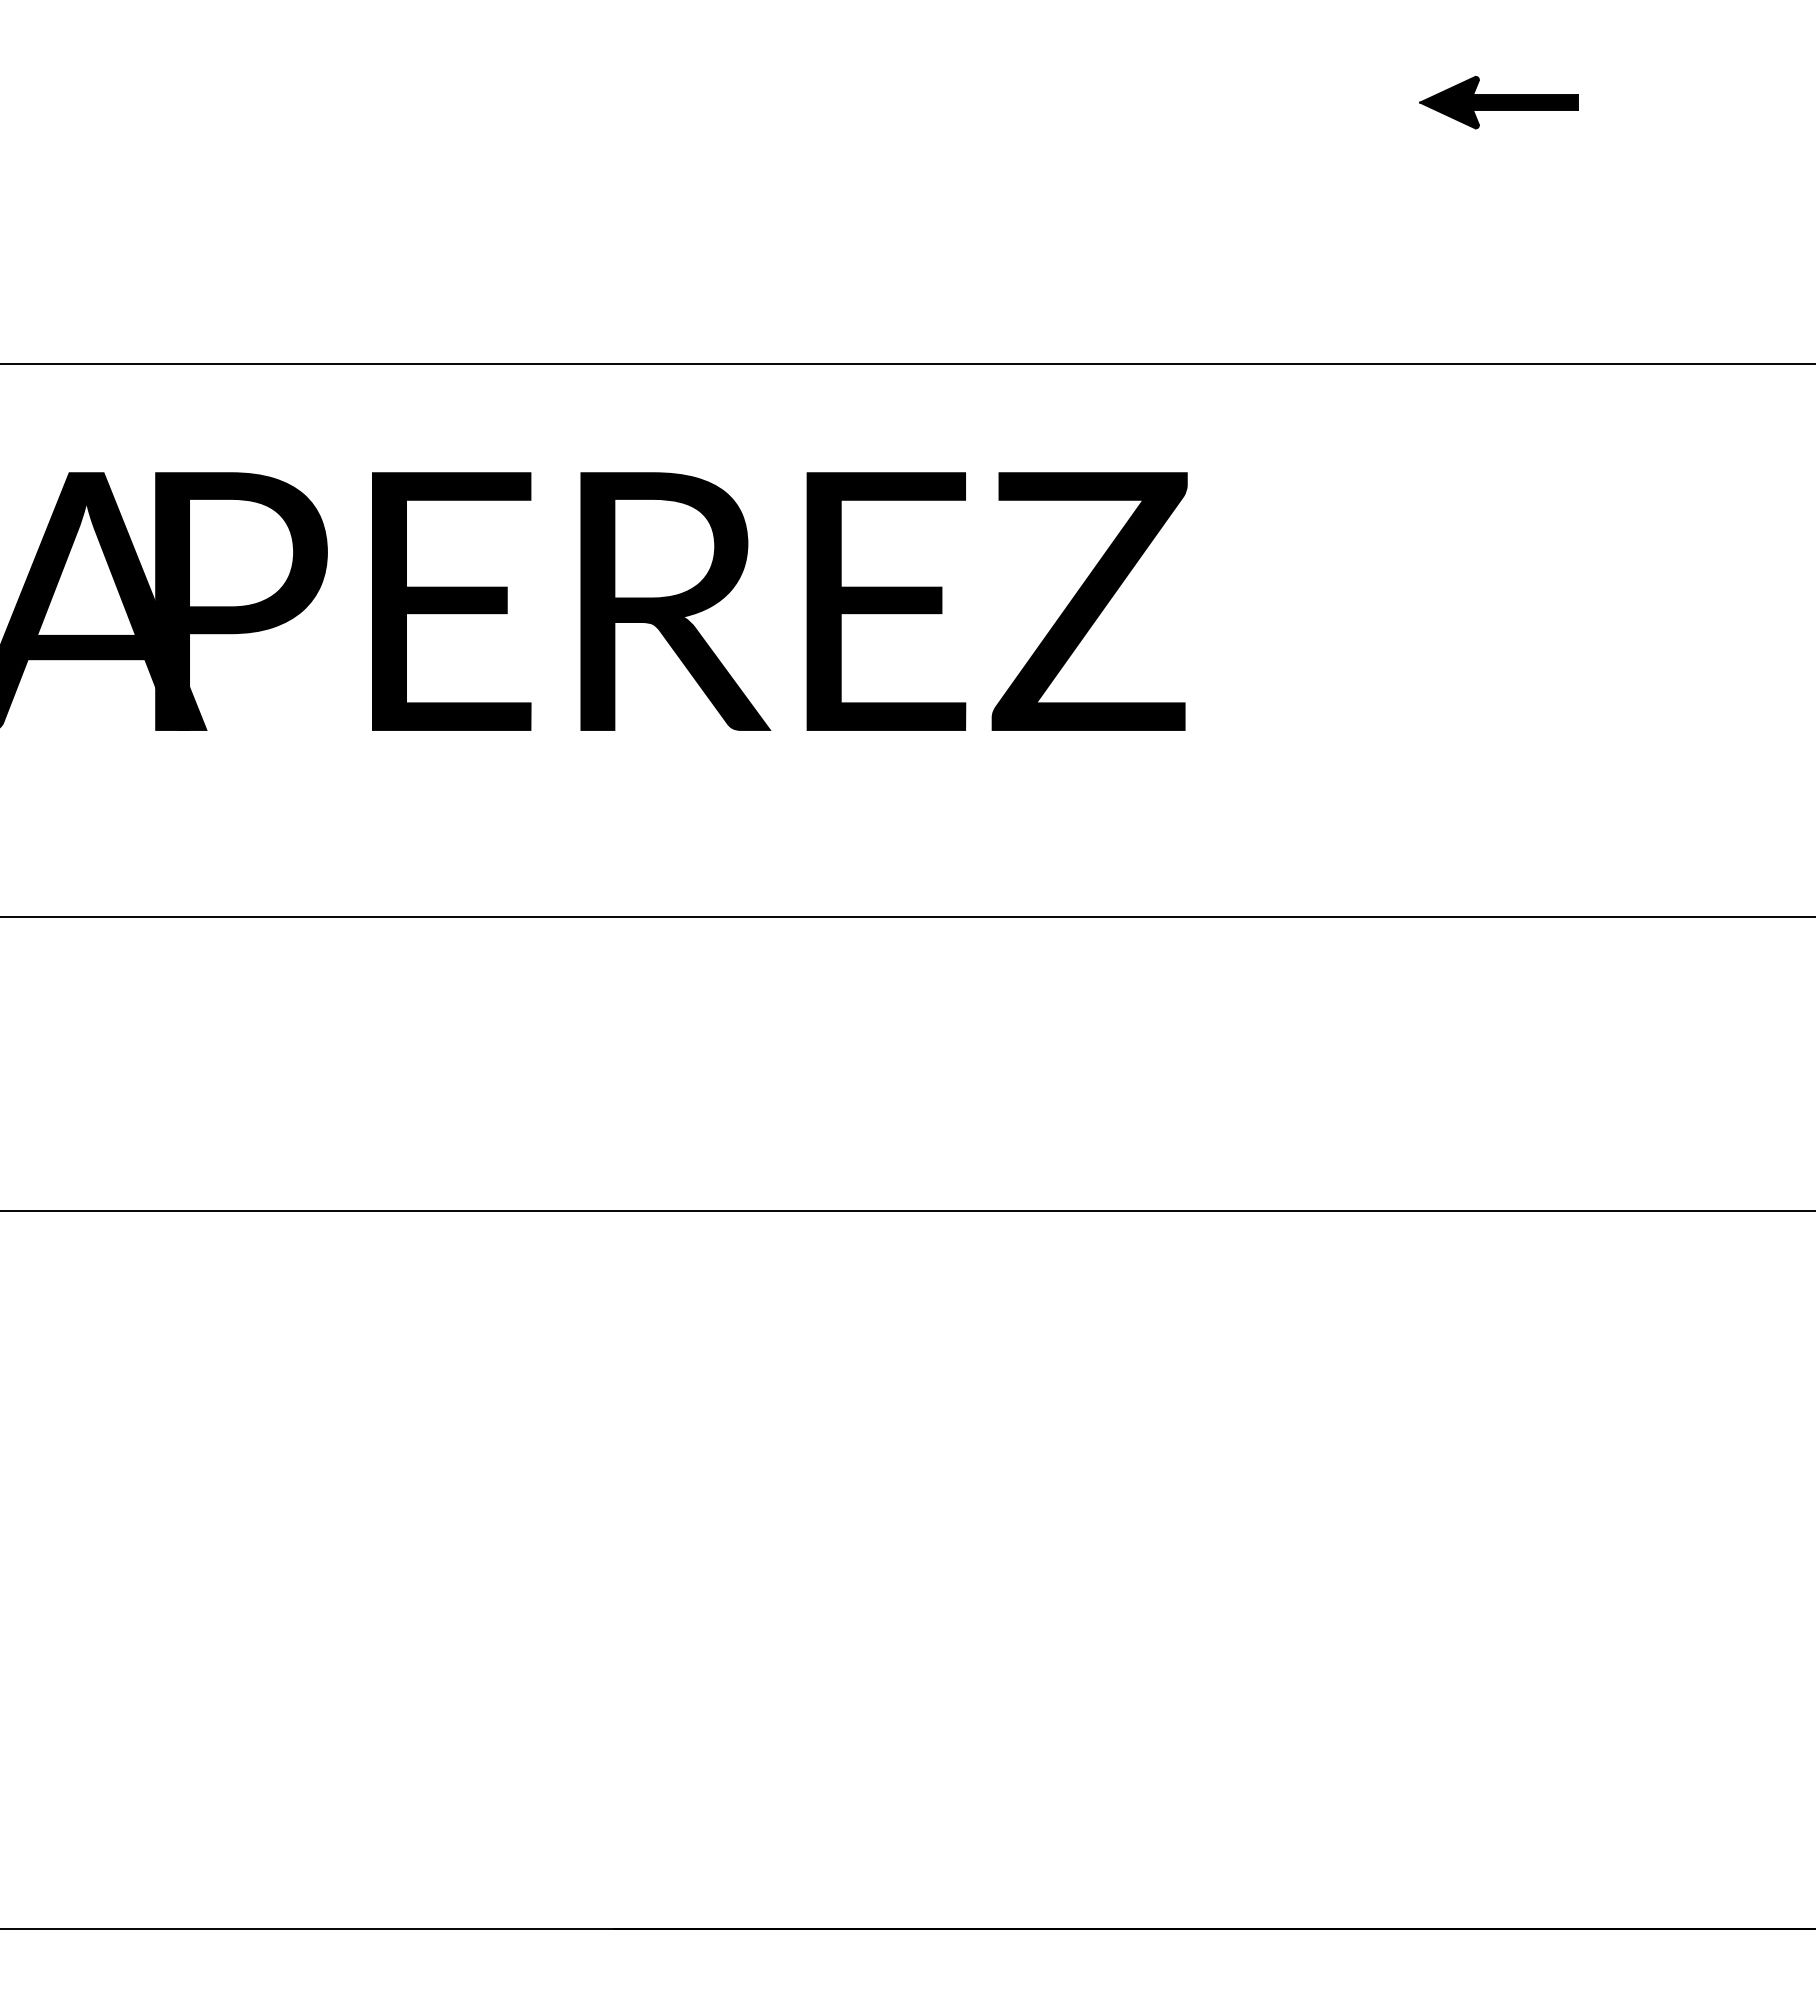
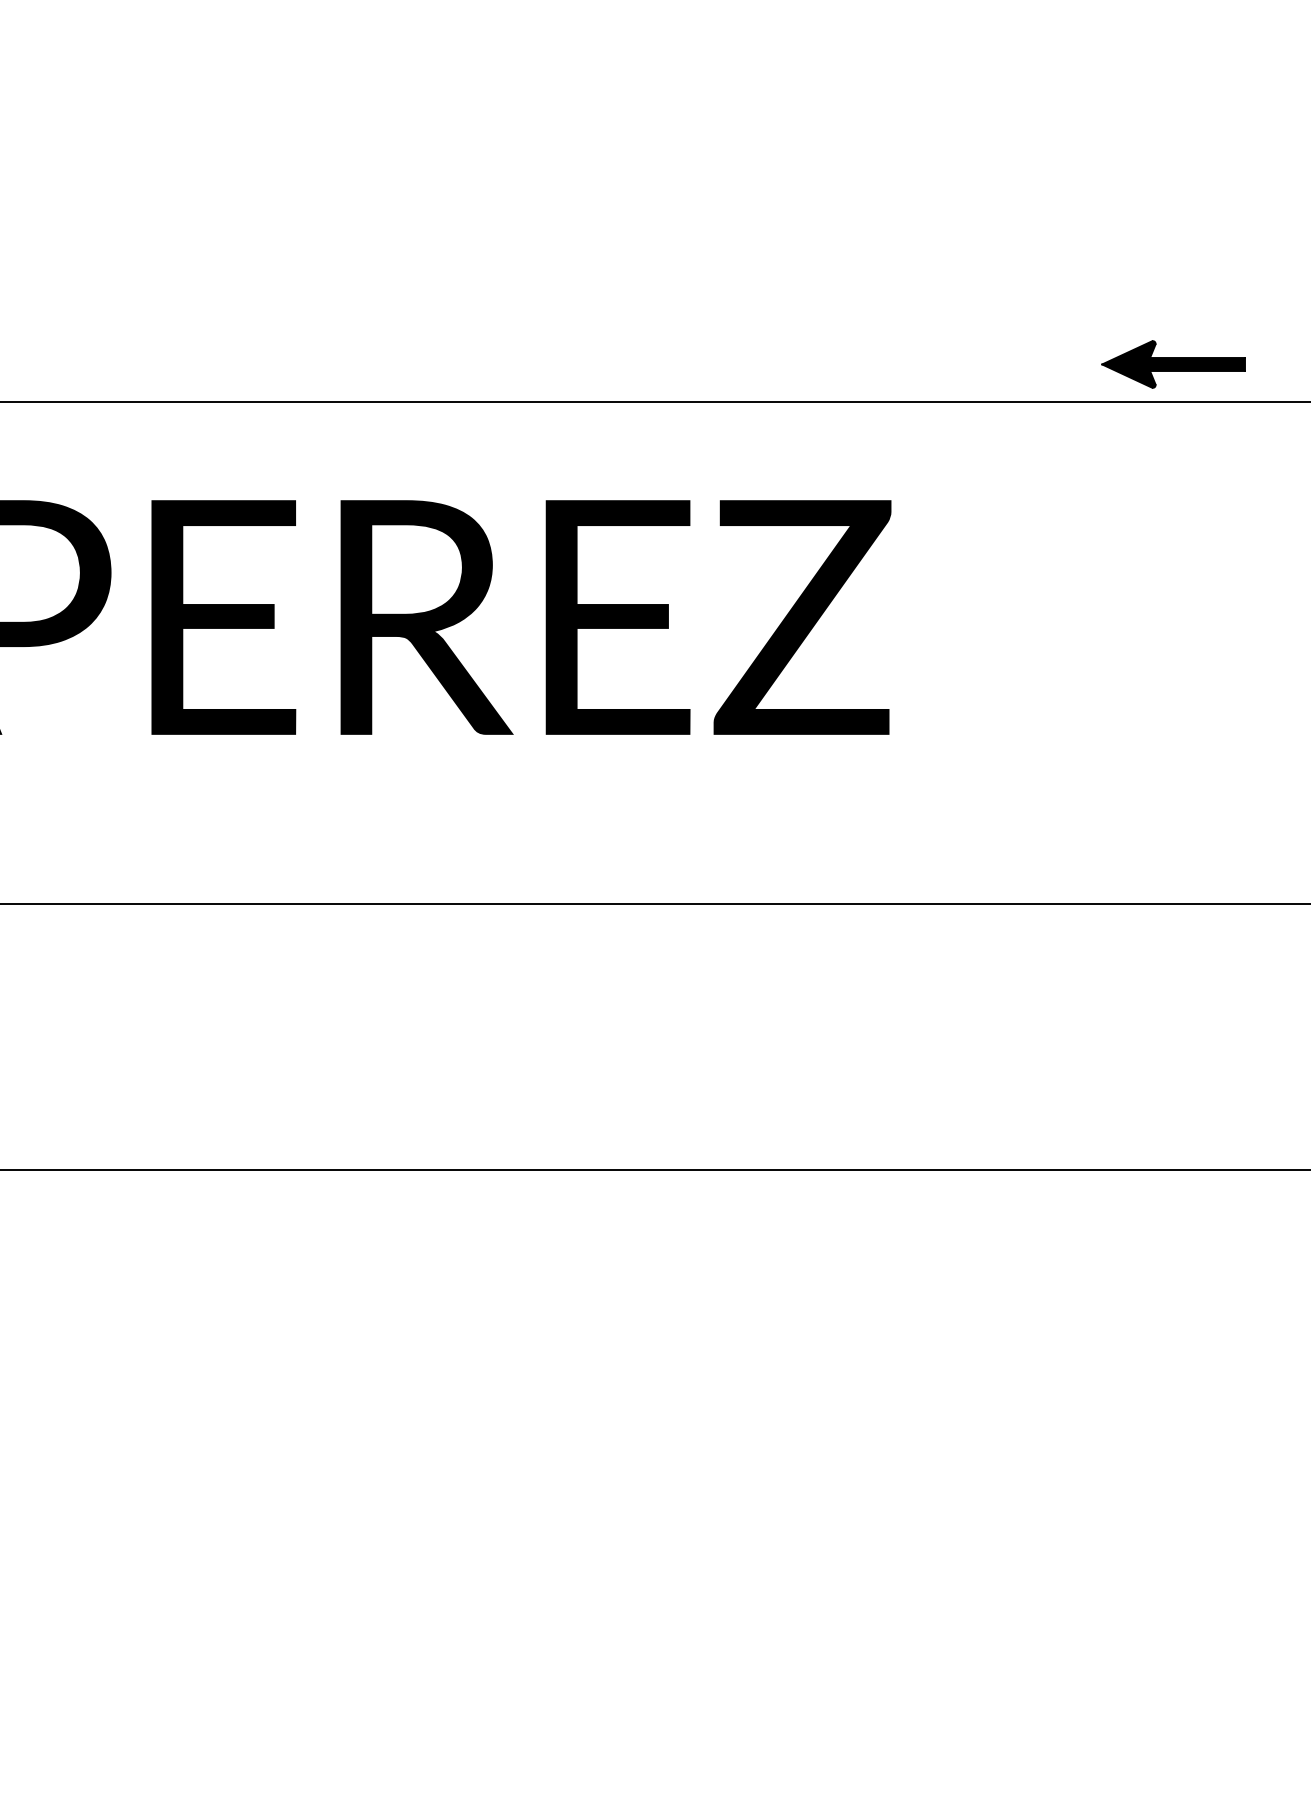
part: (1498, 102) -> (1173, 364), moved

